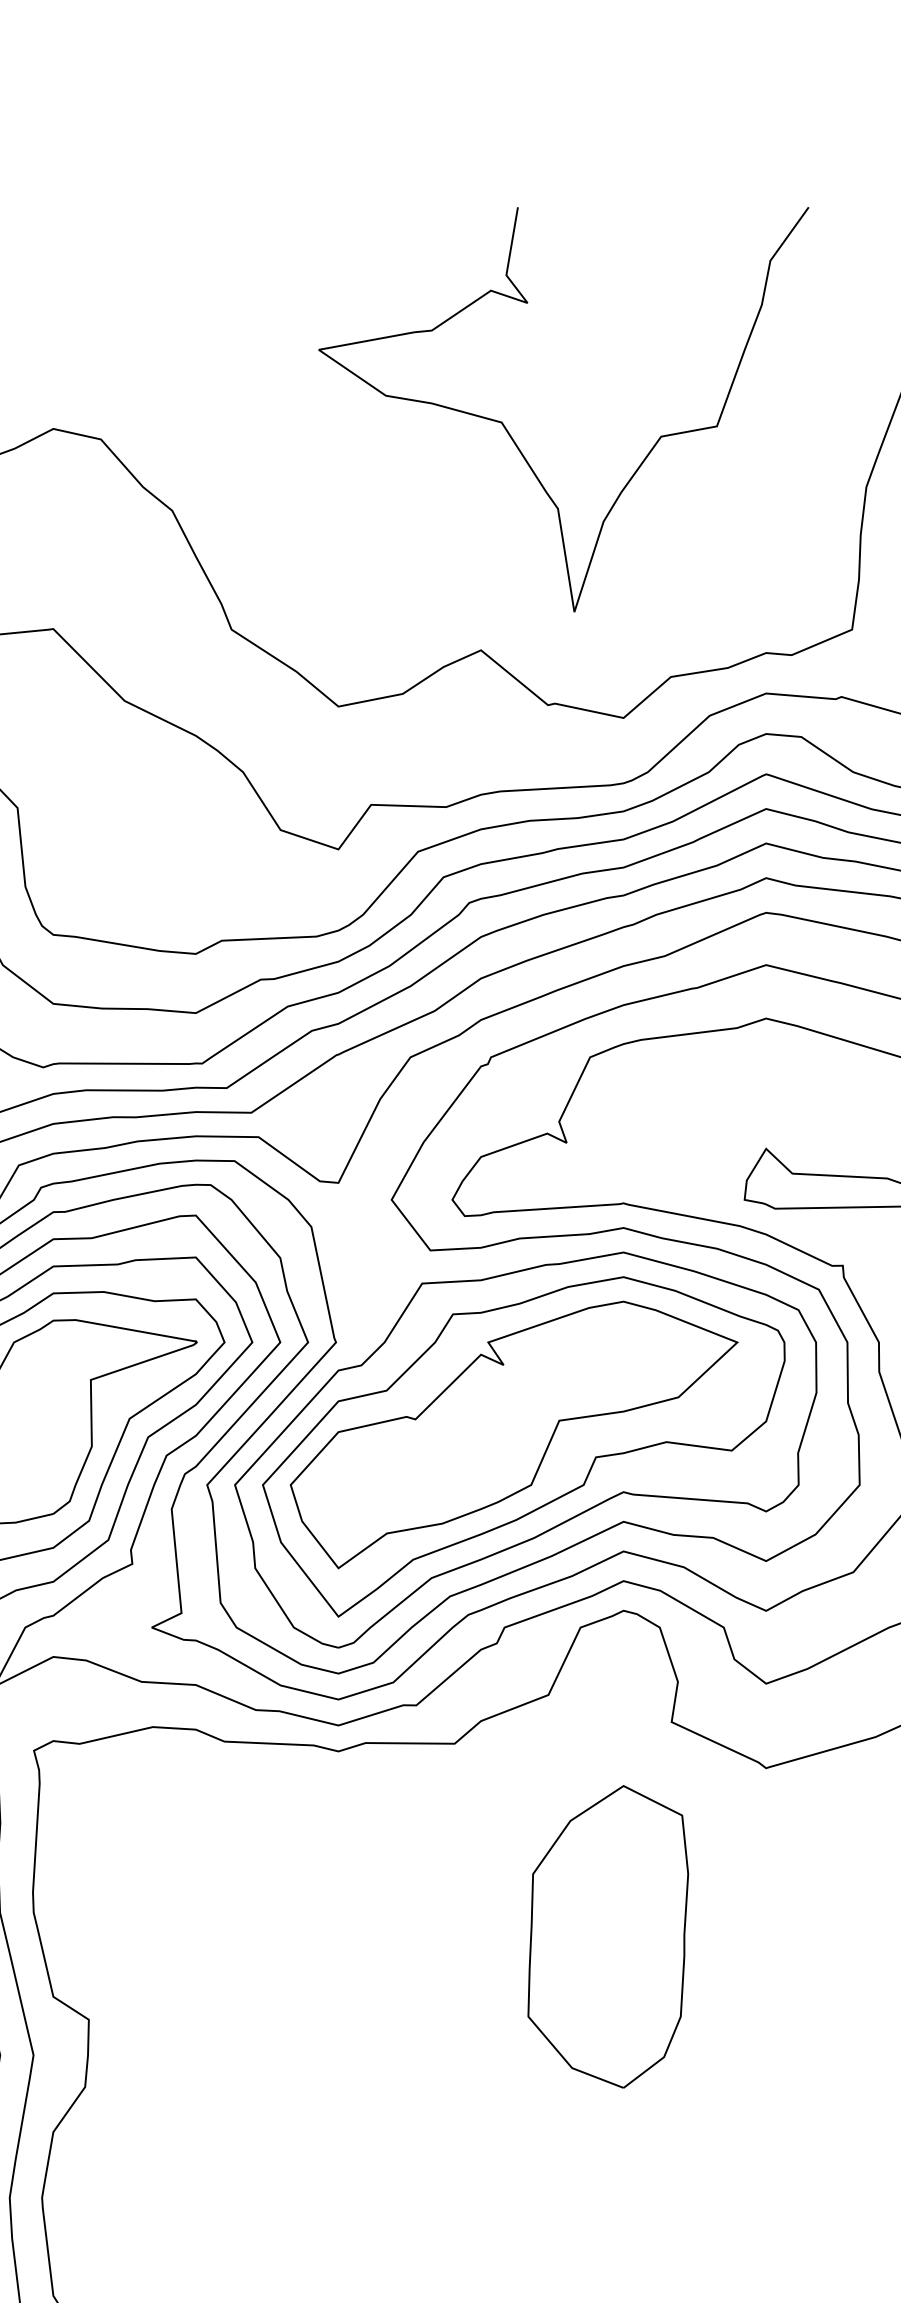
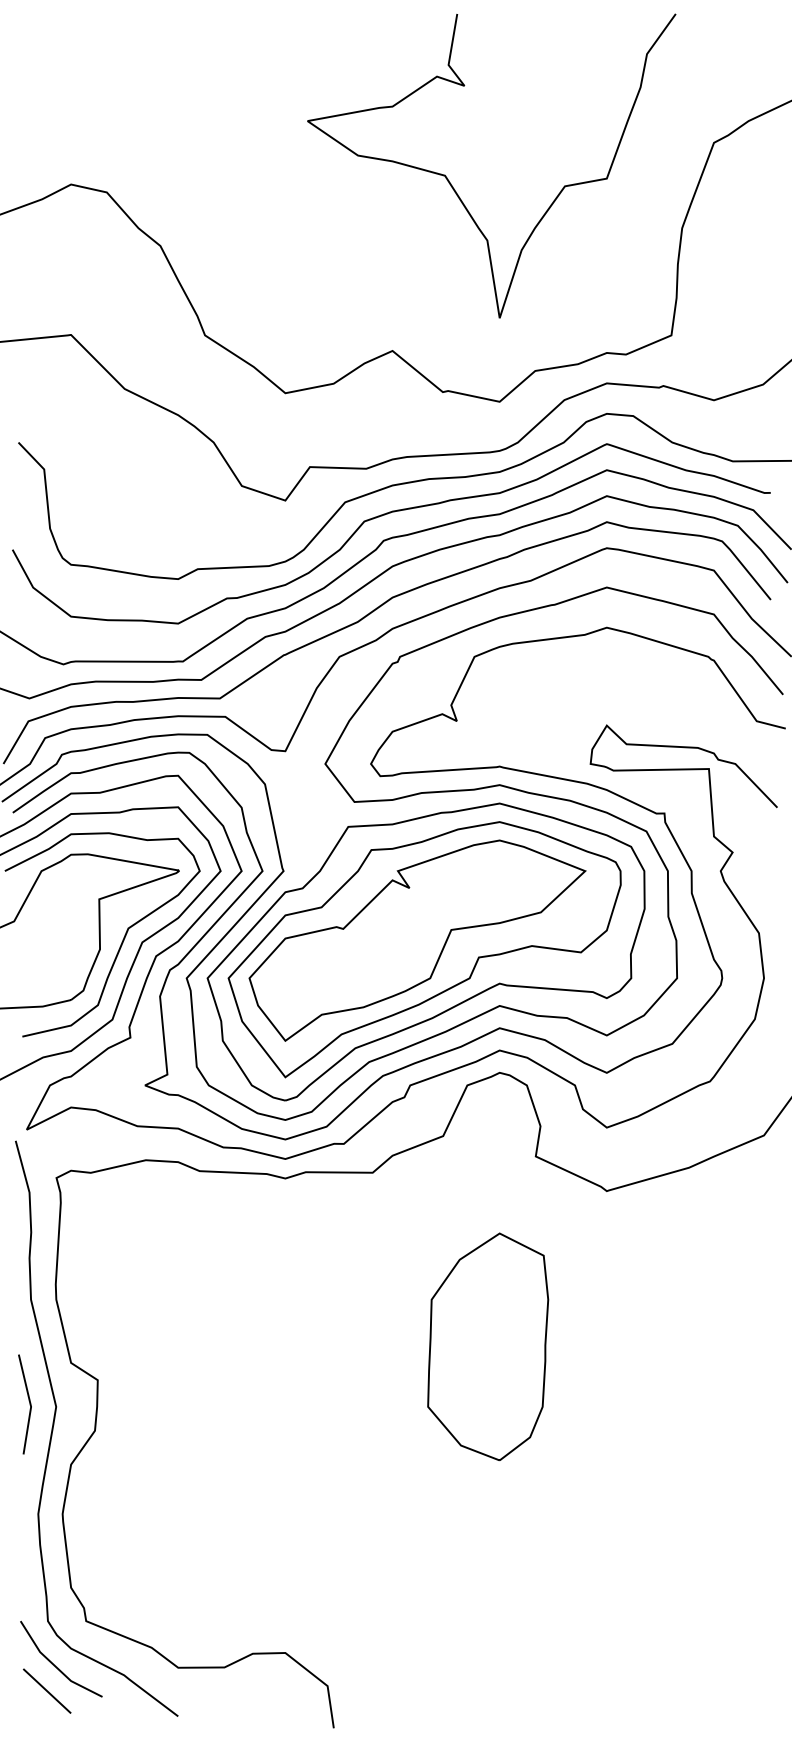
curve: (512, 436) -> (453, 186), moved
part: (608, 1936) -> (488, 1346), moved

